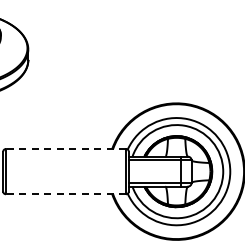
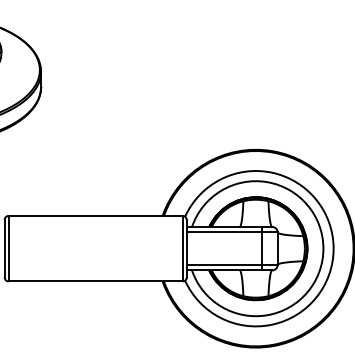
line: (65, 149) -> (94, 216), dashed -> solid
line: (65, 194) -> (94, 281), dashed -> solid

